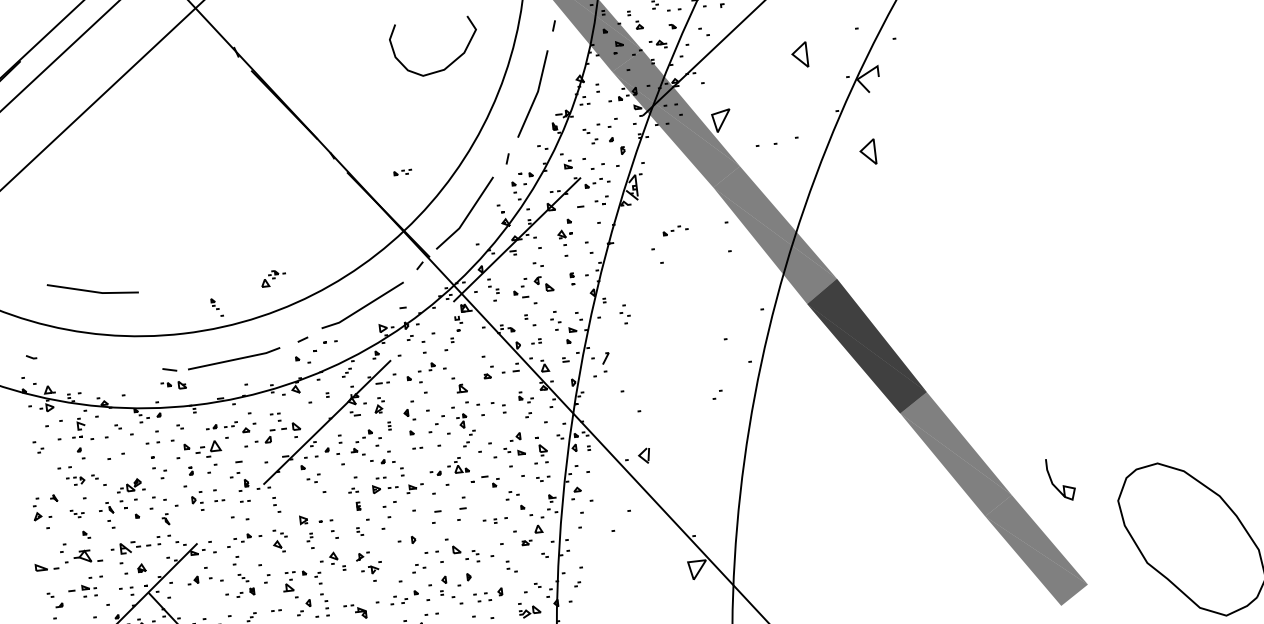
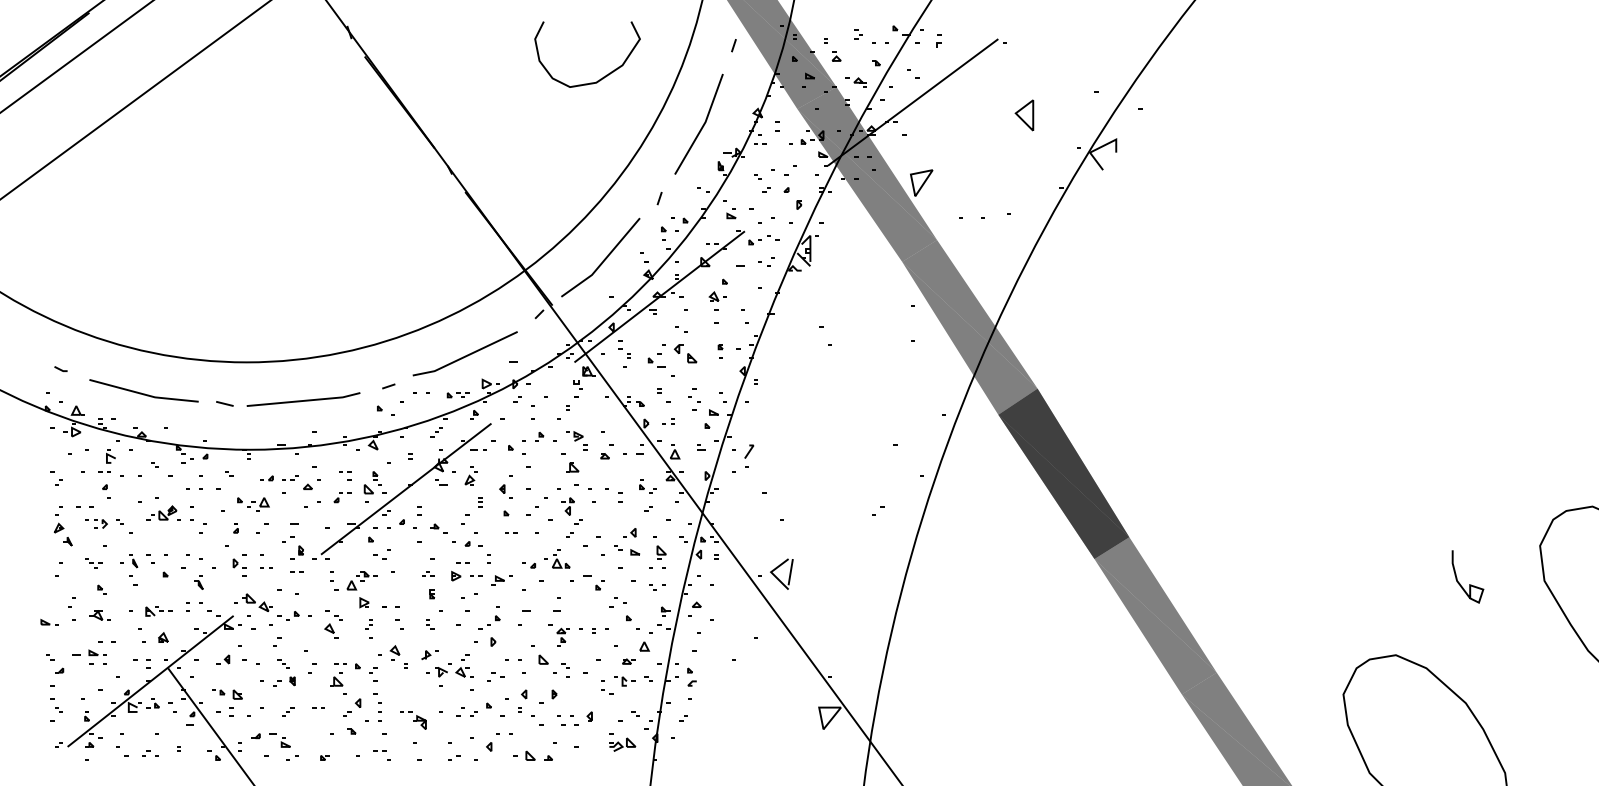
part: (867, 152) -> (1092, 241), removed
part: (402, 172) -> (457, 395), moved
part: (675, 230) -> (850, 308), removed
part: (272, 278) -> (361, 580), moved
line: (90, 290) -> (141, 392), moved
part: (217, 307) -> (379, 482), moved
part: (625, 314) -> (778, 401), removed
part: (462, 366) -> (576, 440), added
part: (173, 385) -> (227, 694), moved
part: (275, 435) -> (342, 497), size x0.62
part: (364, 435) -> (489, 622), moved
part: (203, 449) -> (253, 504), size x0.71
part: (644, 455) -> (781, 573), size x1.67
part: (130, 485) -> (163, 512), moved
curve: (1063, 485) -> (1469, 584), moved
part: (37, 509) -> (59, 519), moved
part: (470, 528) -> (562, 636), added
part: (212, 530) -> (253, 602), added
part: (135, 547) -> (158, 611), size x0.71
part: (580, 549) -> (691, 676), added
part: (87, 556) -> (99, 615), size x0.62
part: (525, 559) -> (624, 681), added
part: (392, 561) -> (464, 665), added
part: (46, 565) -> (49, 621), size x0.62

